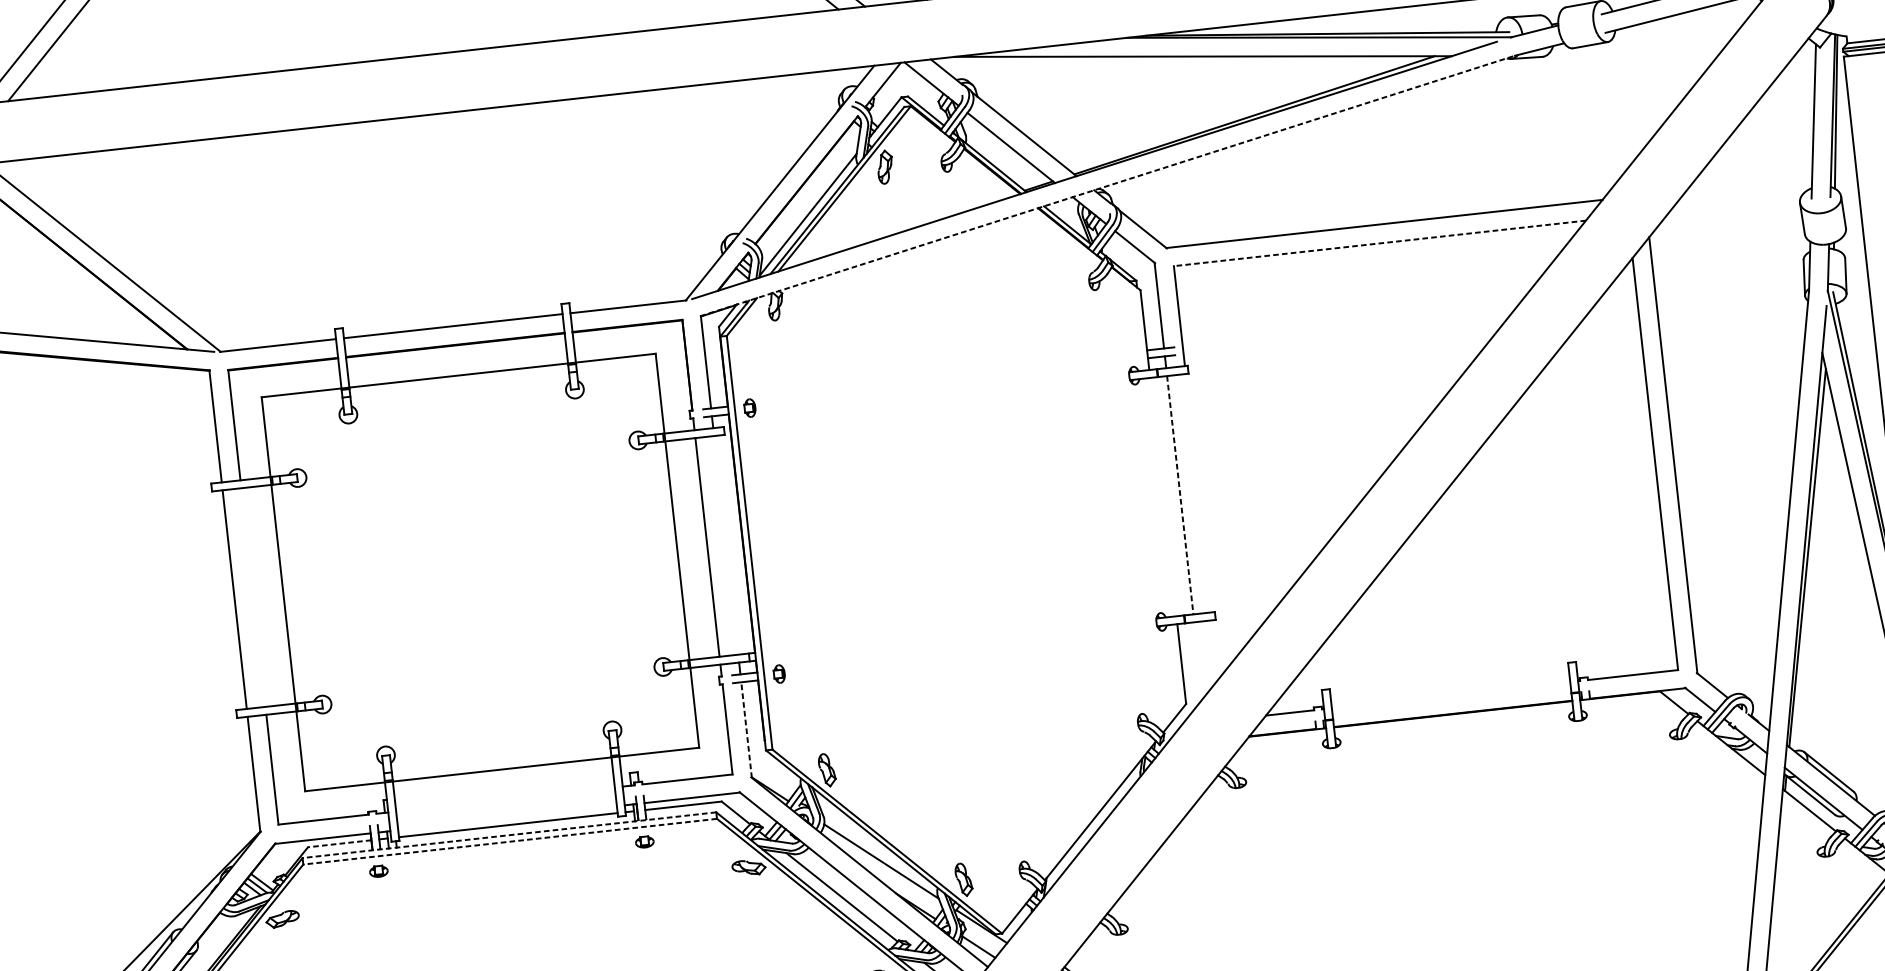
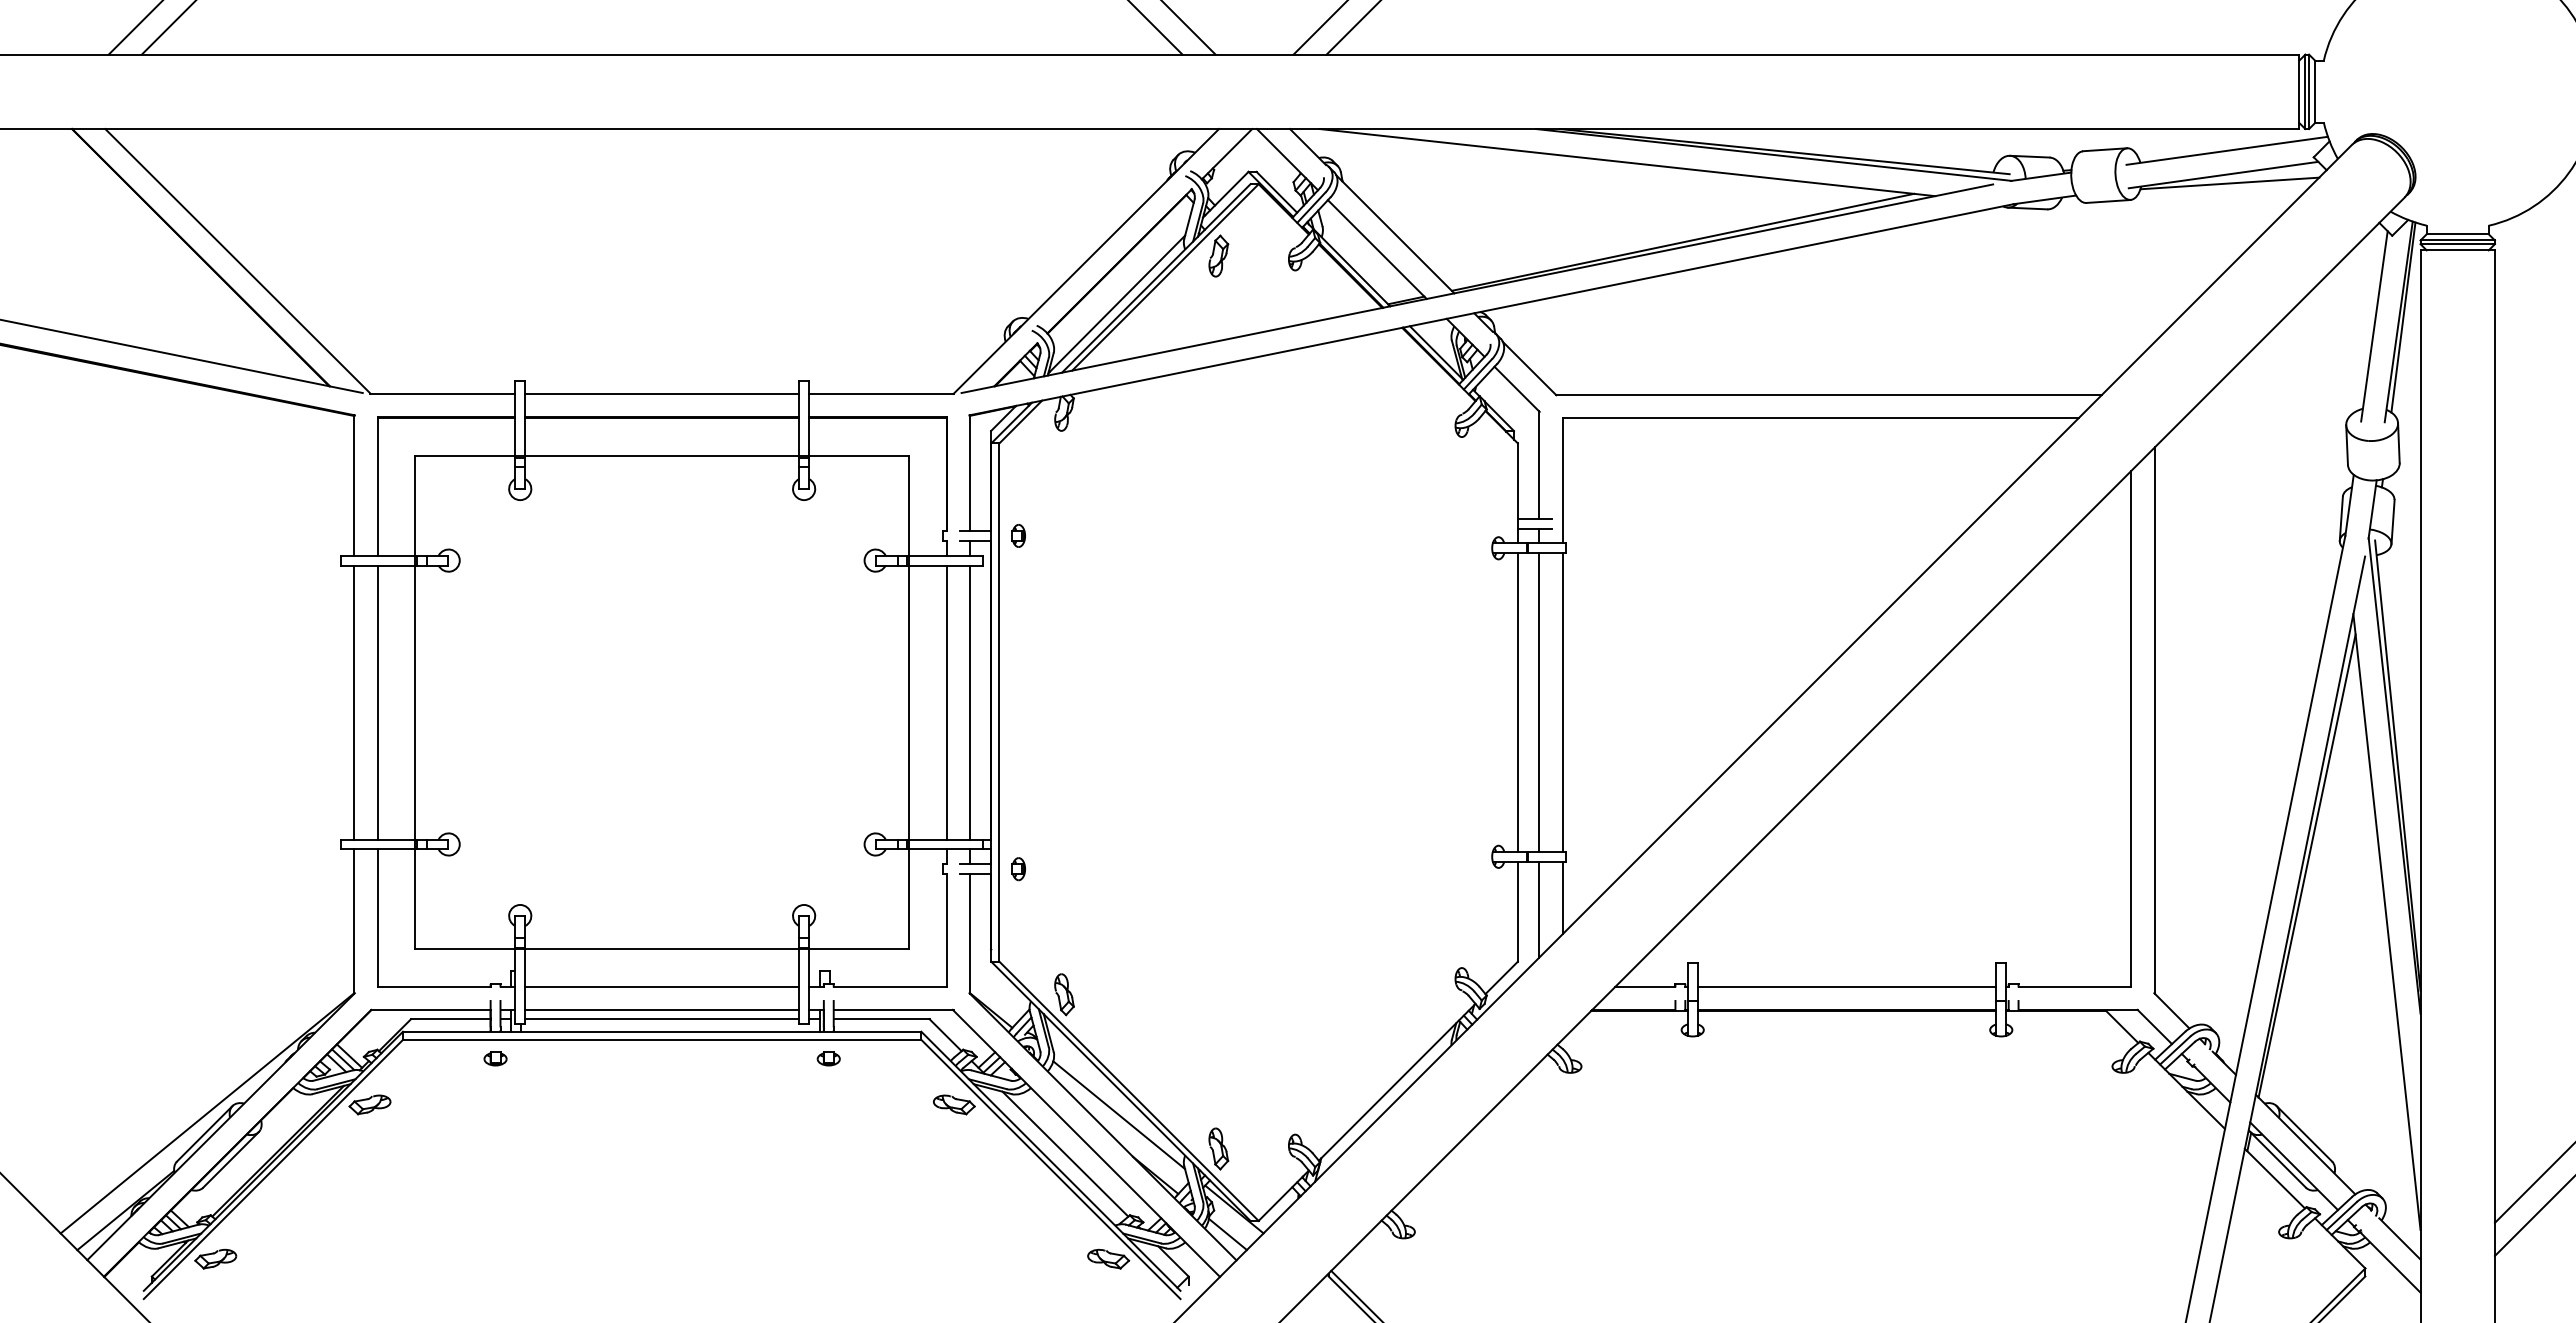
line: (1685, 20) -> (2229, 183), added
line: (1107, 185) -> (1491, 309), dashed -> solid
line: (1379, 243) -> (1820, 418), dashed -> solid
line: (1198, 493) -> (1562, 702), added
line: (1180, 495) -> (1539, 703), dashed -> solid
line: (1163, 497) -> (1517, 702), added
line: (726, 545) -> (970, 702), added
line: (253, 597) -> (377, 702), added
line: (1216, 648) -> (1562, 897), added
line: (1198, 660) -> (1539, 909), added
line: (1450, 695) -> (1846, 987), added
line: (746, 730) -> (970, 934), dashed -> solid
line: (505, 799) -> (662, 987), added
line: (507, 818) -> (662, 1010), added
line: (508, 835) -> (661, 1031), dashed -> solid
line: (509, 841) -> (661, 1039), dashed -> solid
line: (339, 844) -> (450, 1019), dashed -> solid

